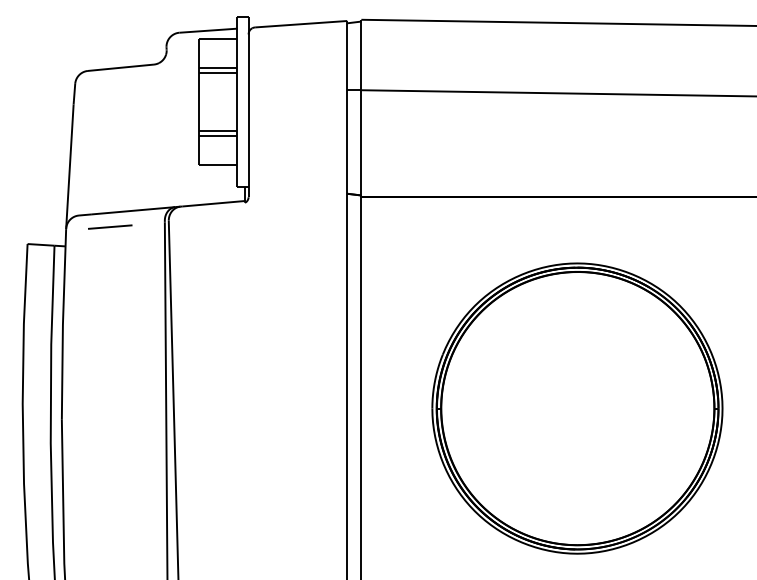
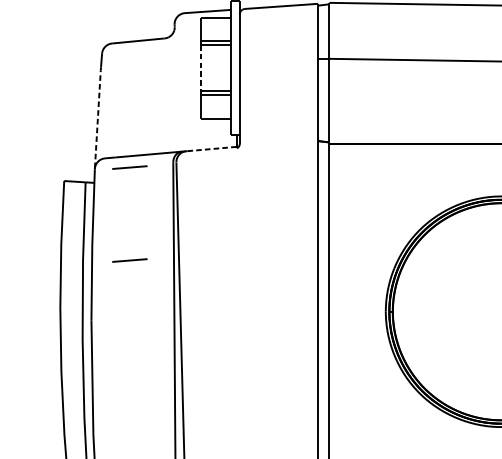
line: (199, 102) -> (200, 68), solid -> dashed
line: (69, 166) -> (97, 119), solid -> dashed
line: (214, 203) -> (212, 148), solid -> dashed
line: (110, 343) -> (130, 260), added

